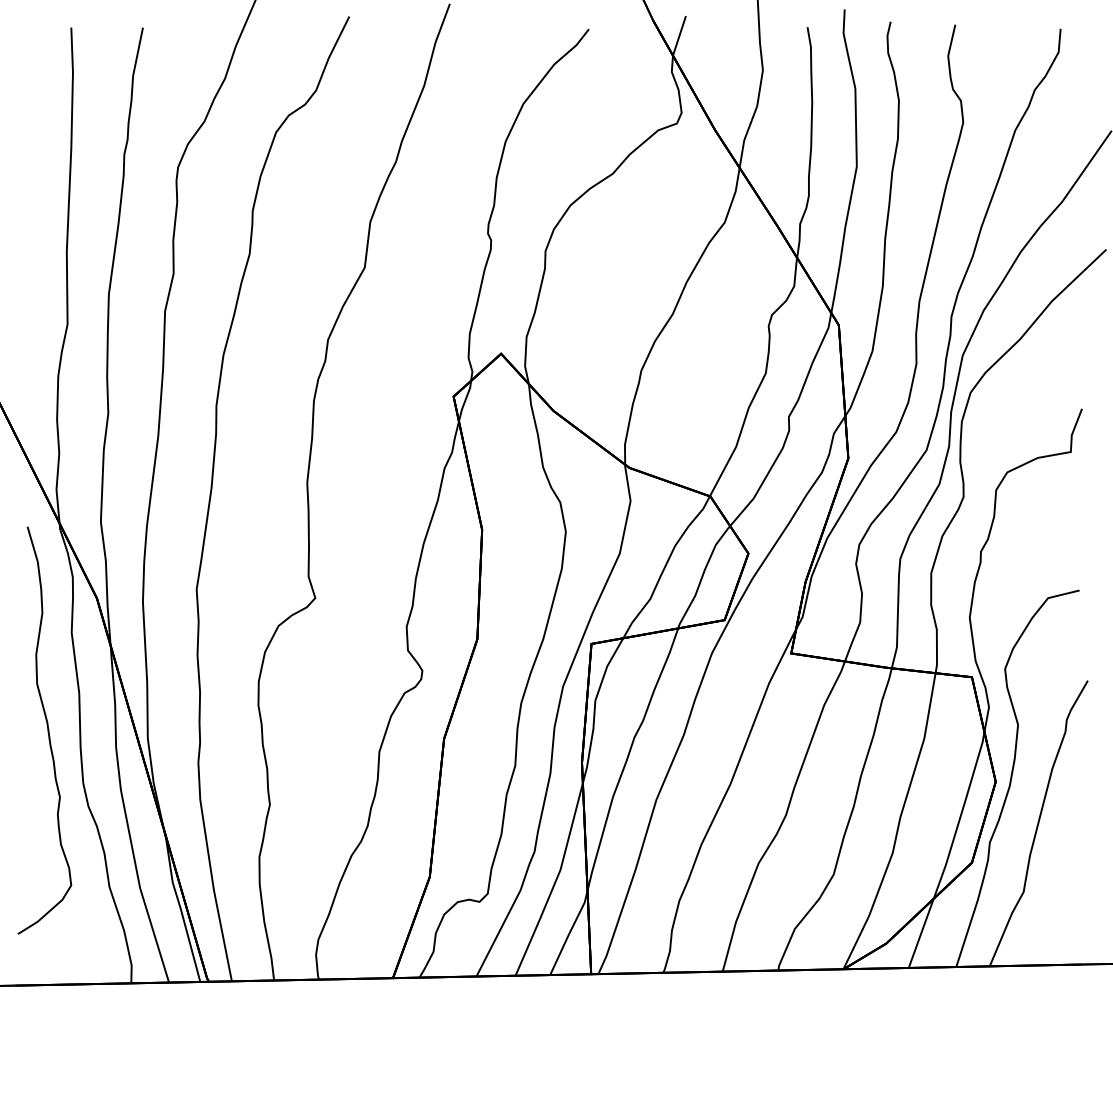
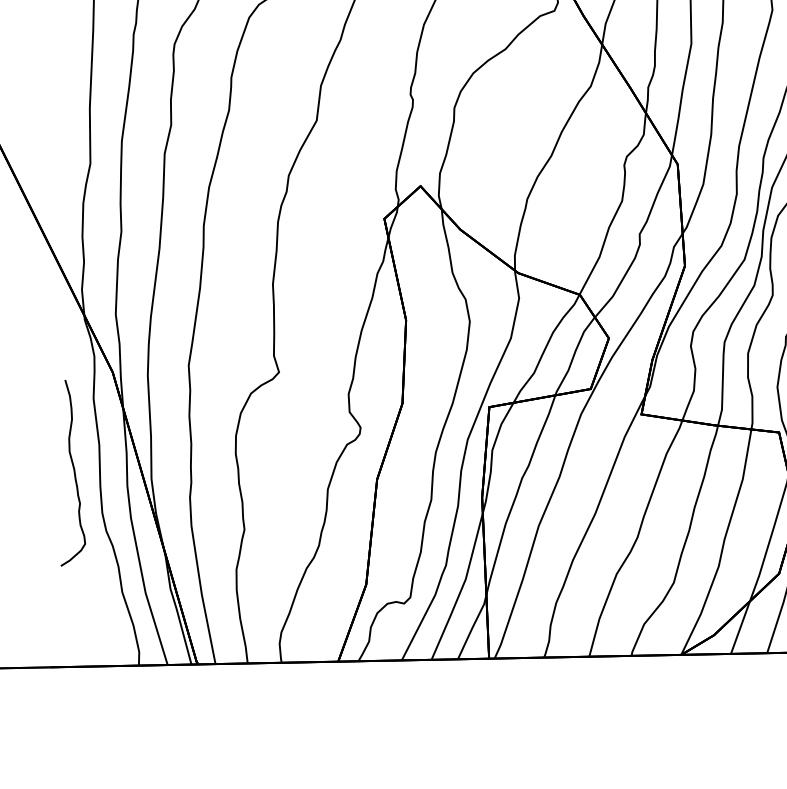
part: (44, 730) -> (72, 473), size x0.6

